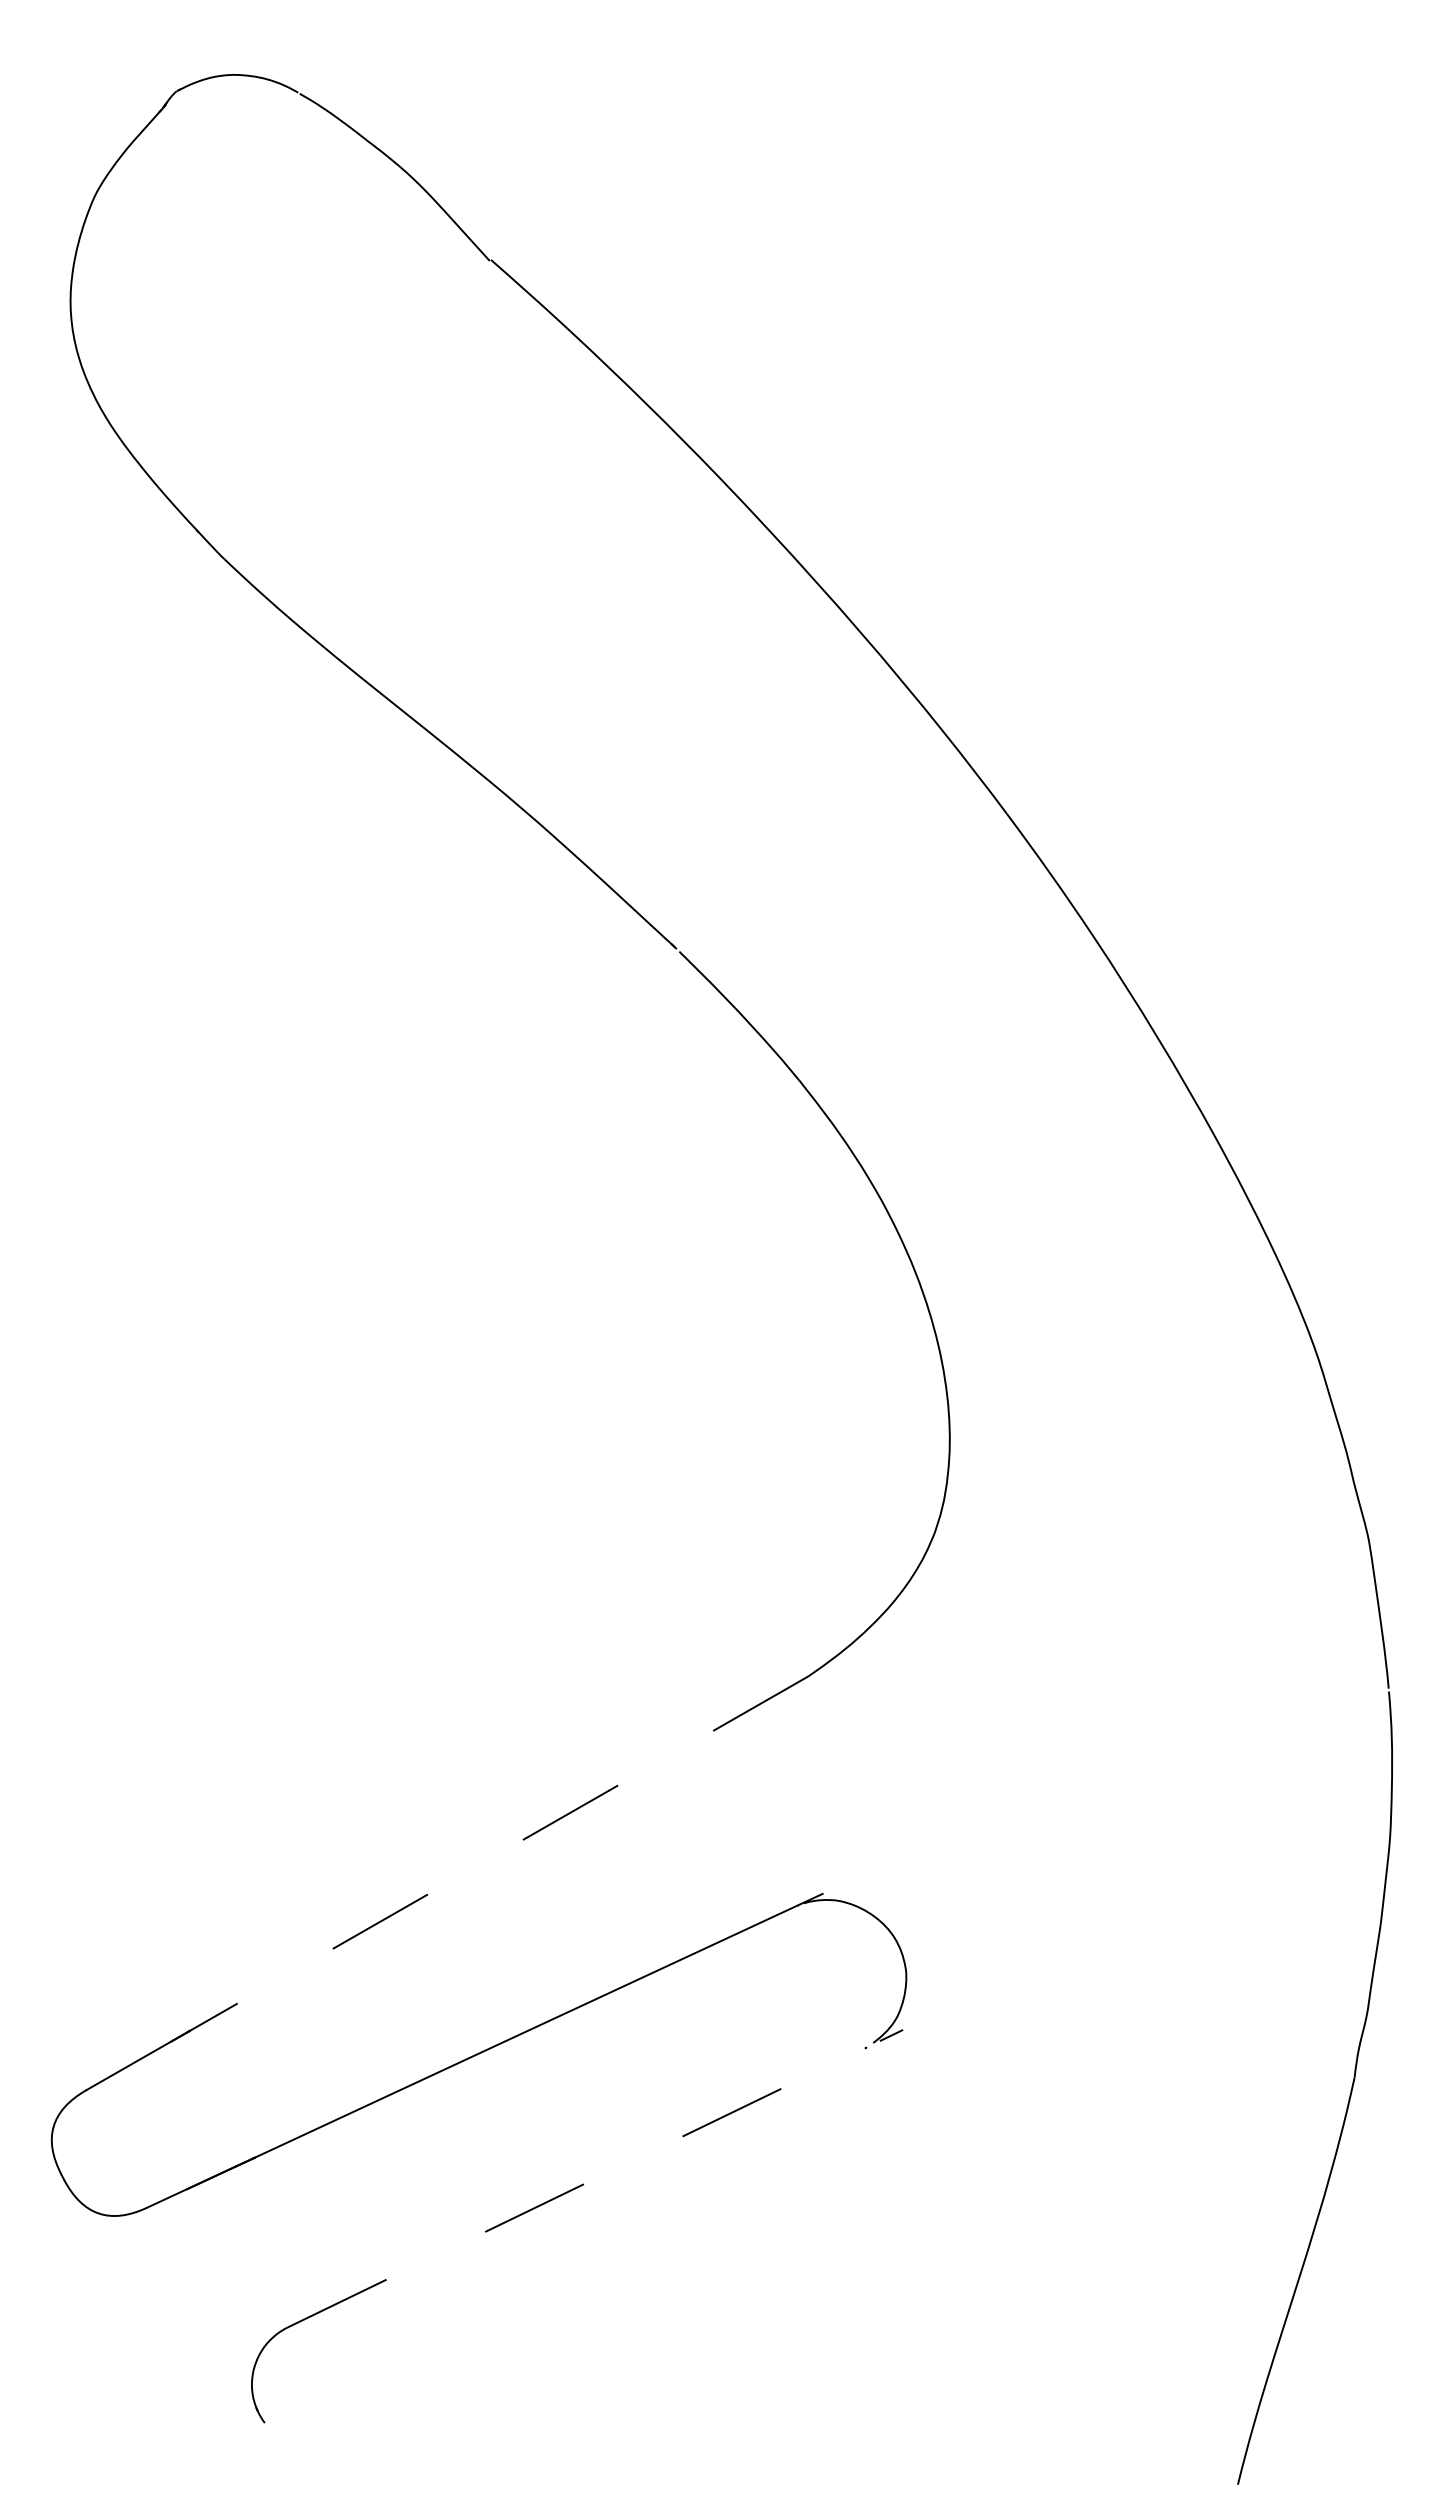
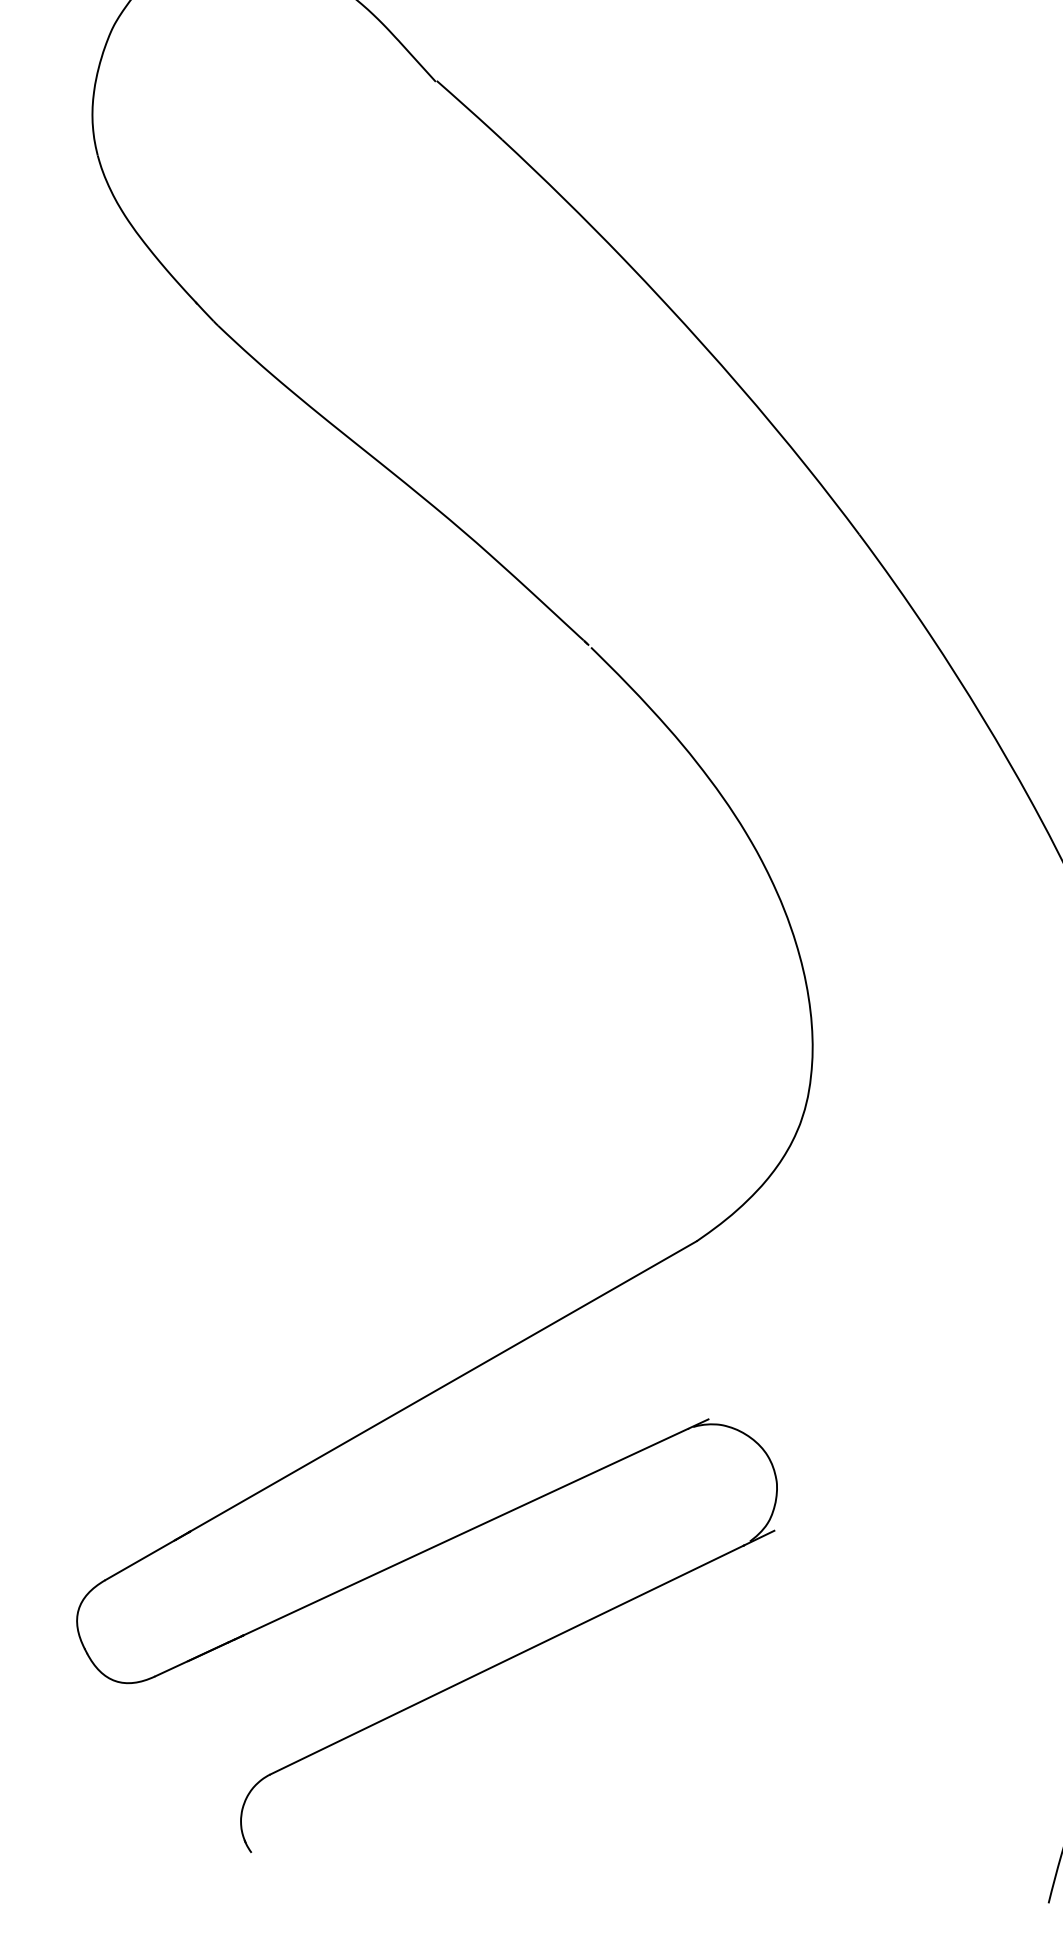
line: (498, 1853) -> (442, 1386), dashed -> solid
line: (595, 2178) -> (522, 1652), dashed -> solid

